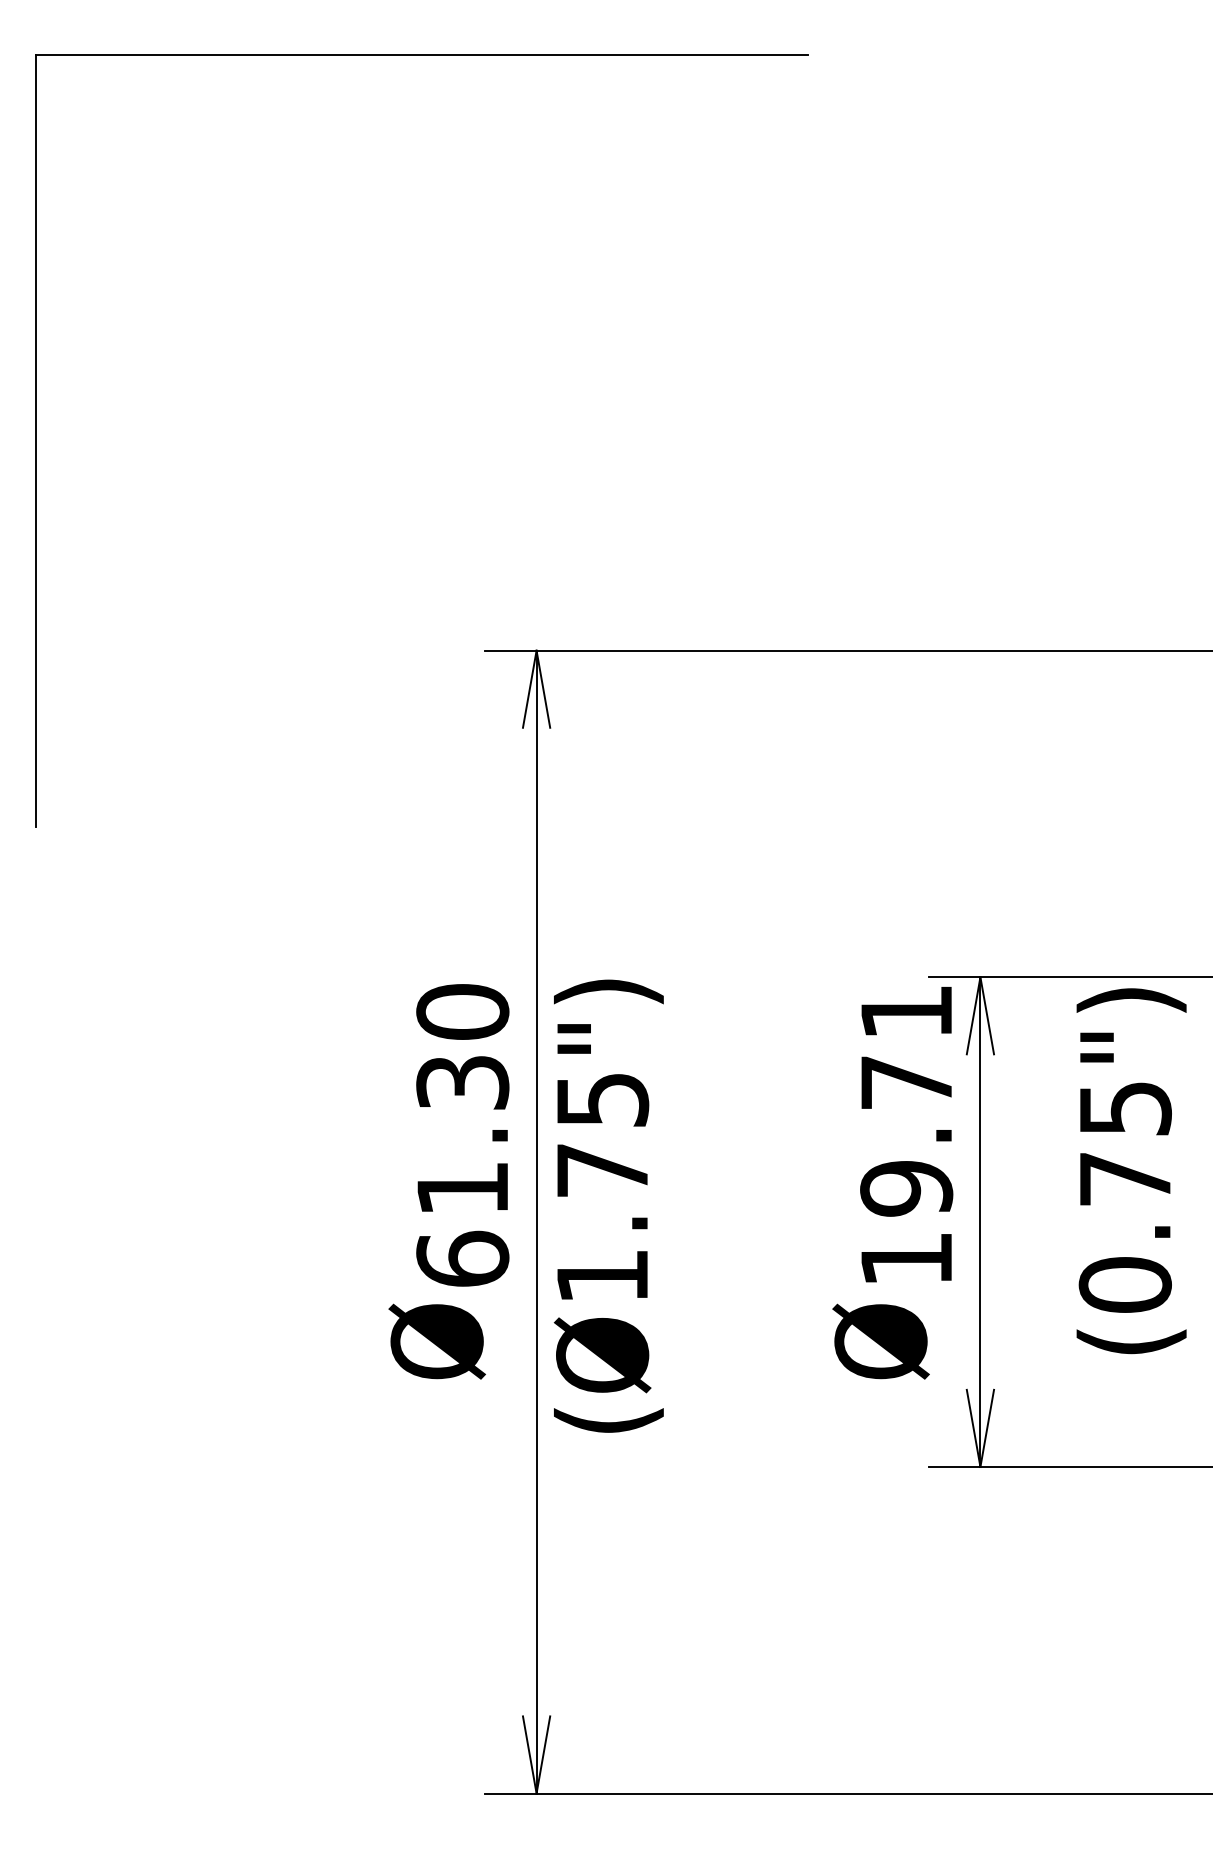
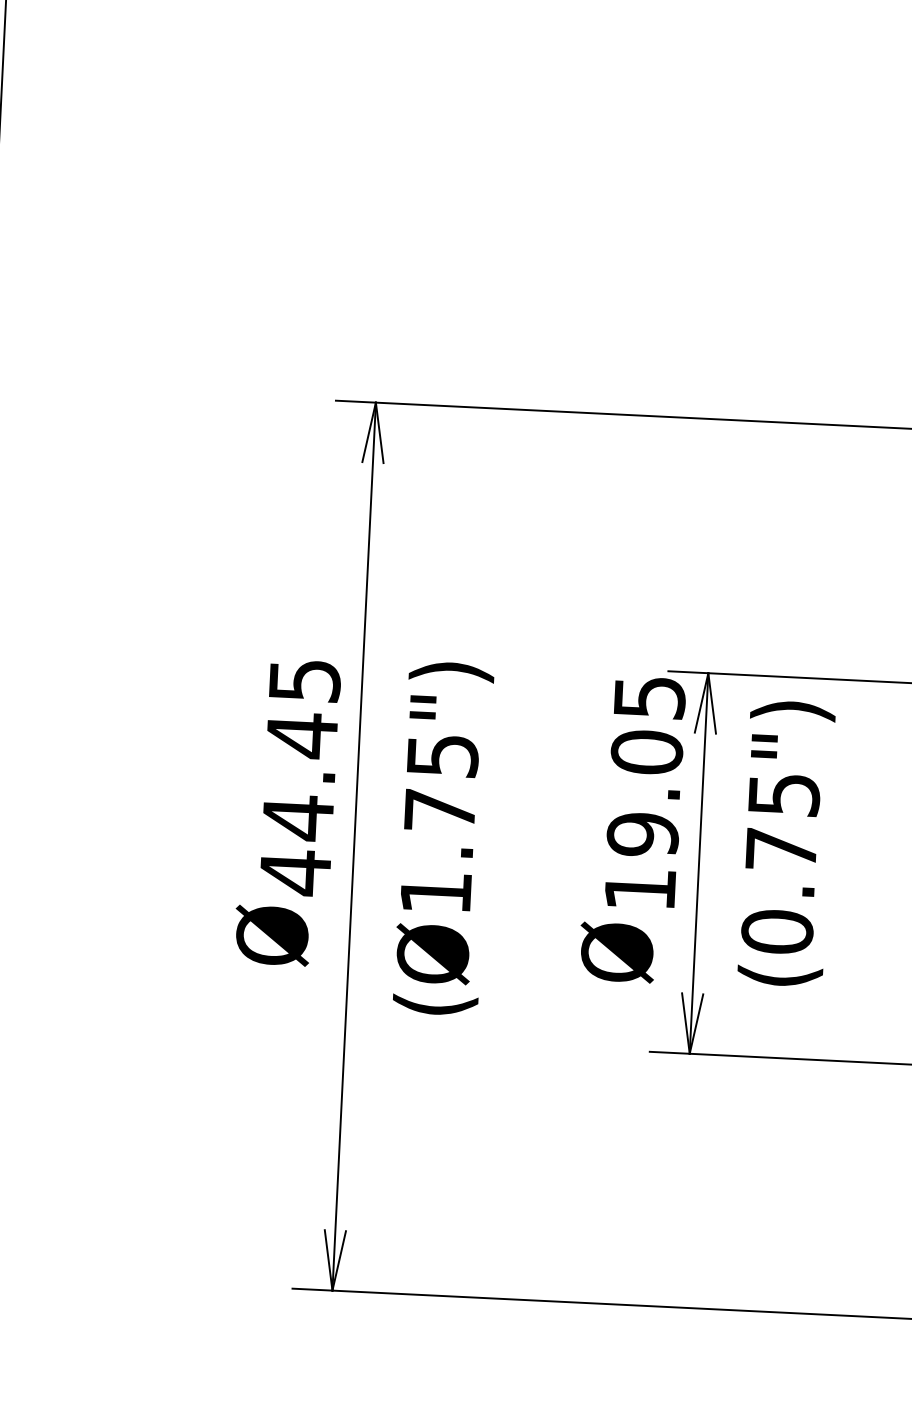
text: (906, 1048) -> (648, 725), 19.71 -> 19.05
text: (462, 1136) -> (299, 777), 61.30 -> 44.45
text: (1131, 1171) -> (786, 843), moved
text: (608, 1205) -> (443, 838), moved

